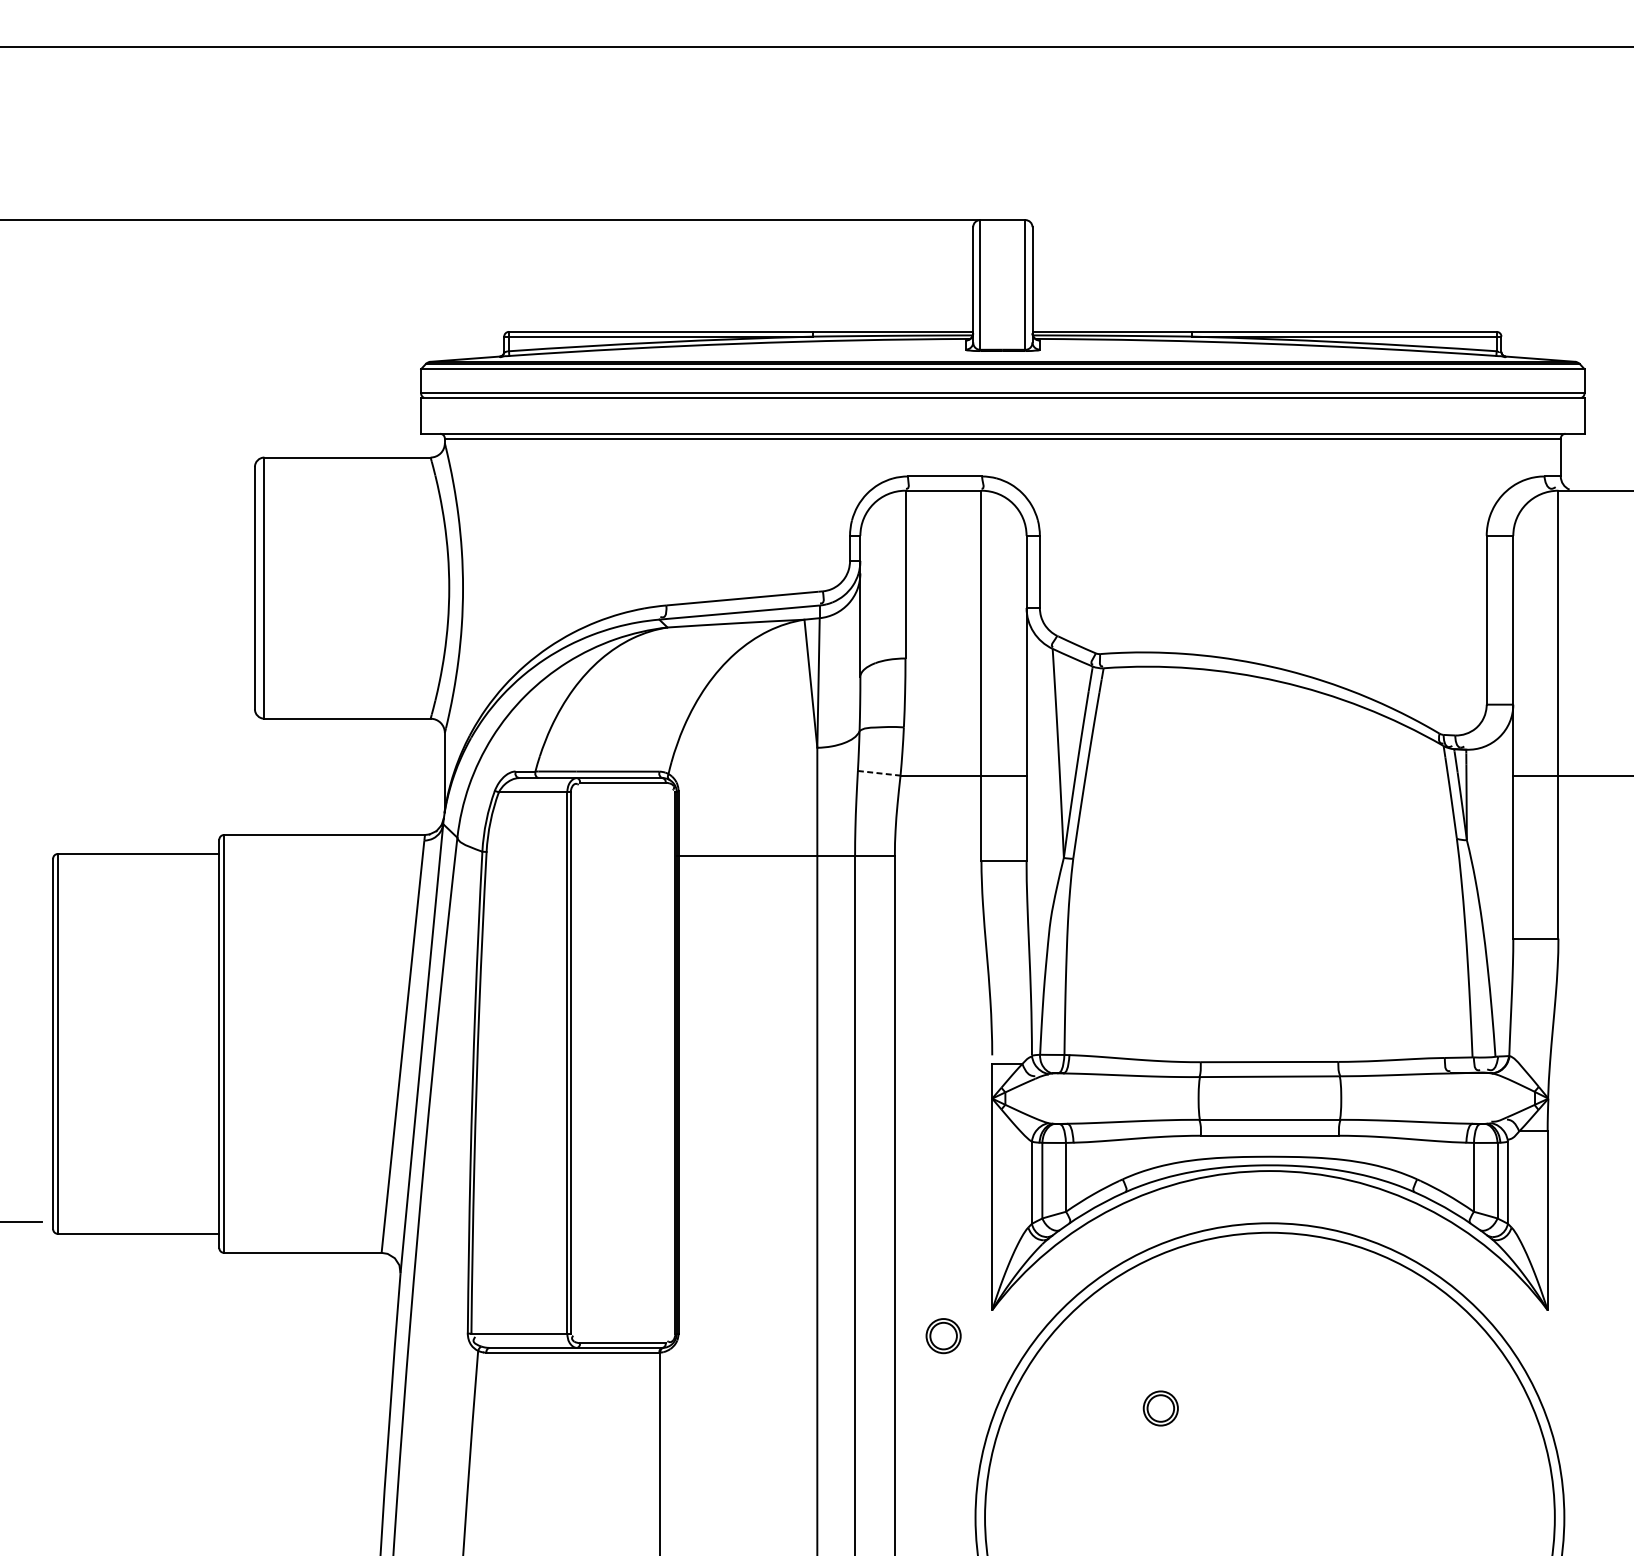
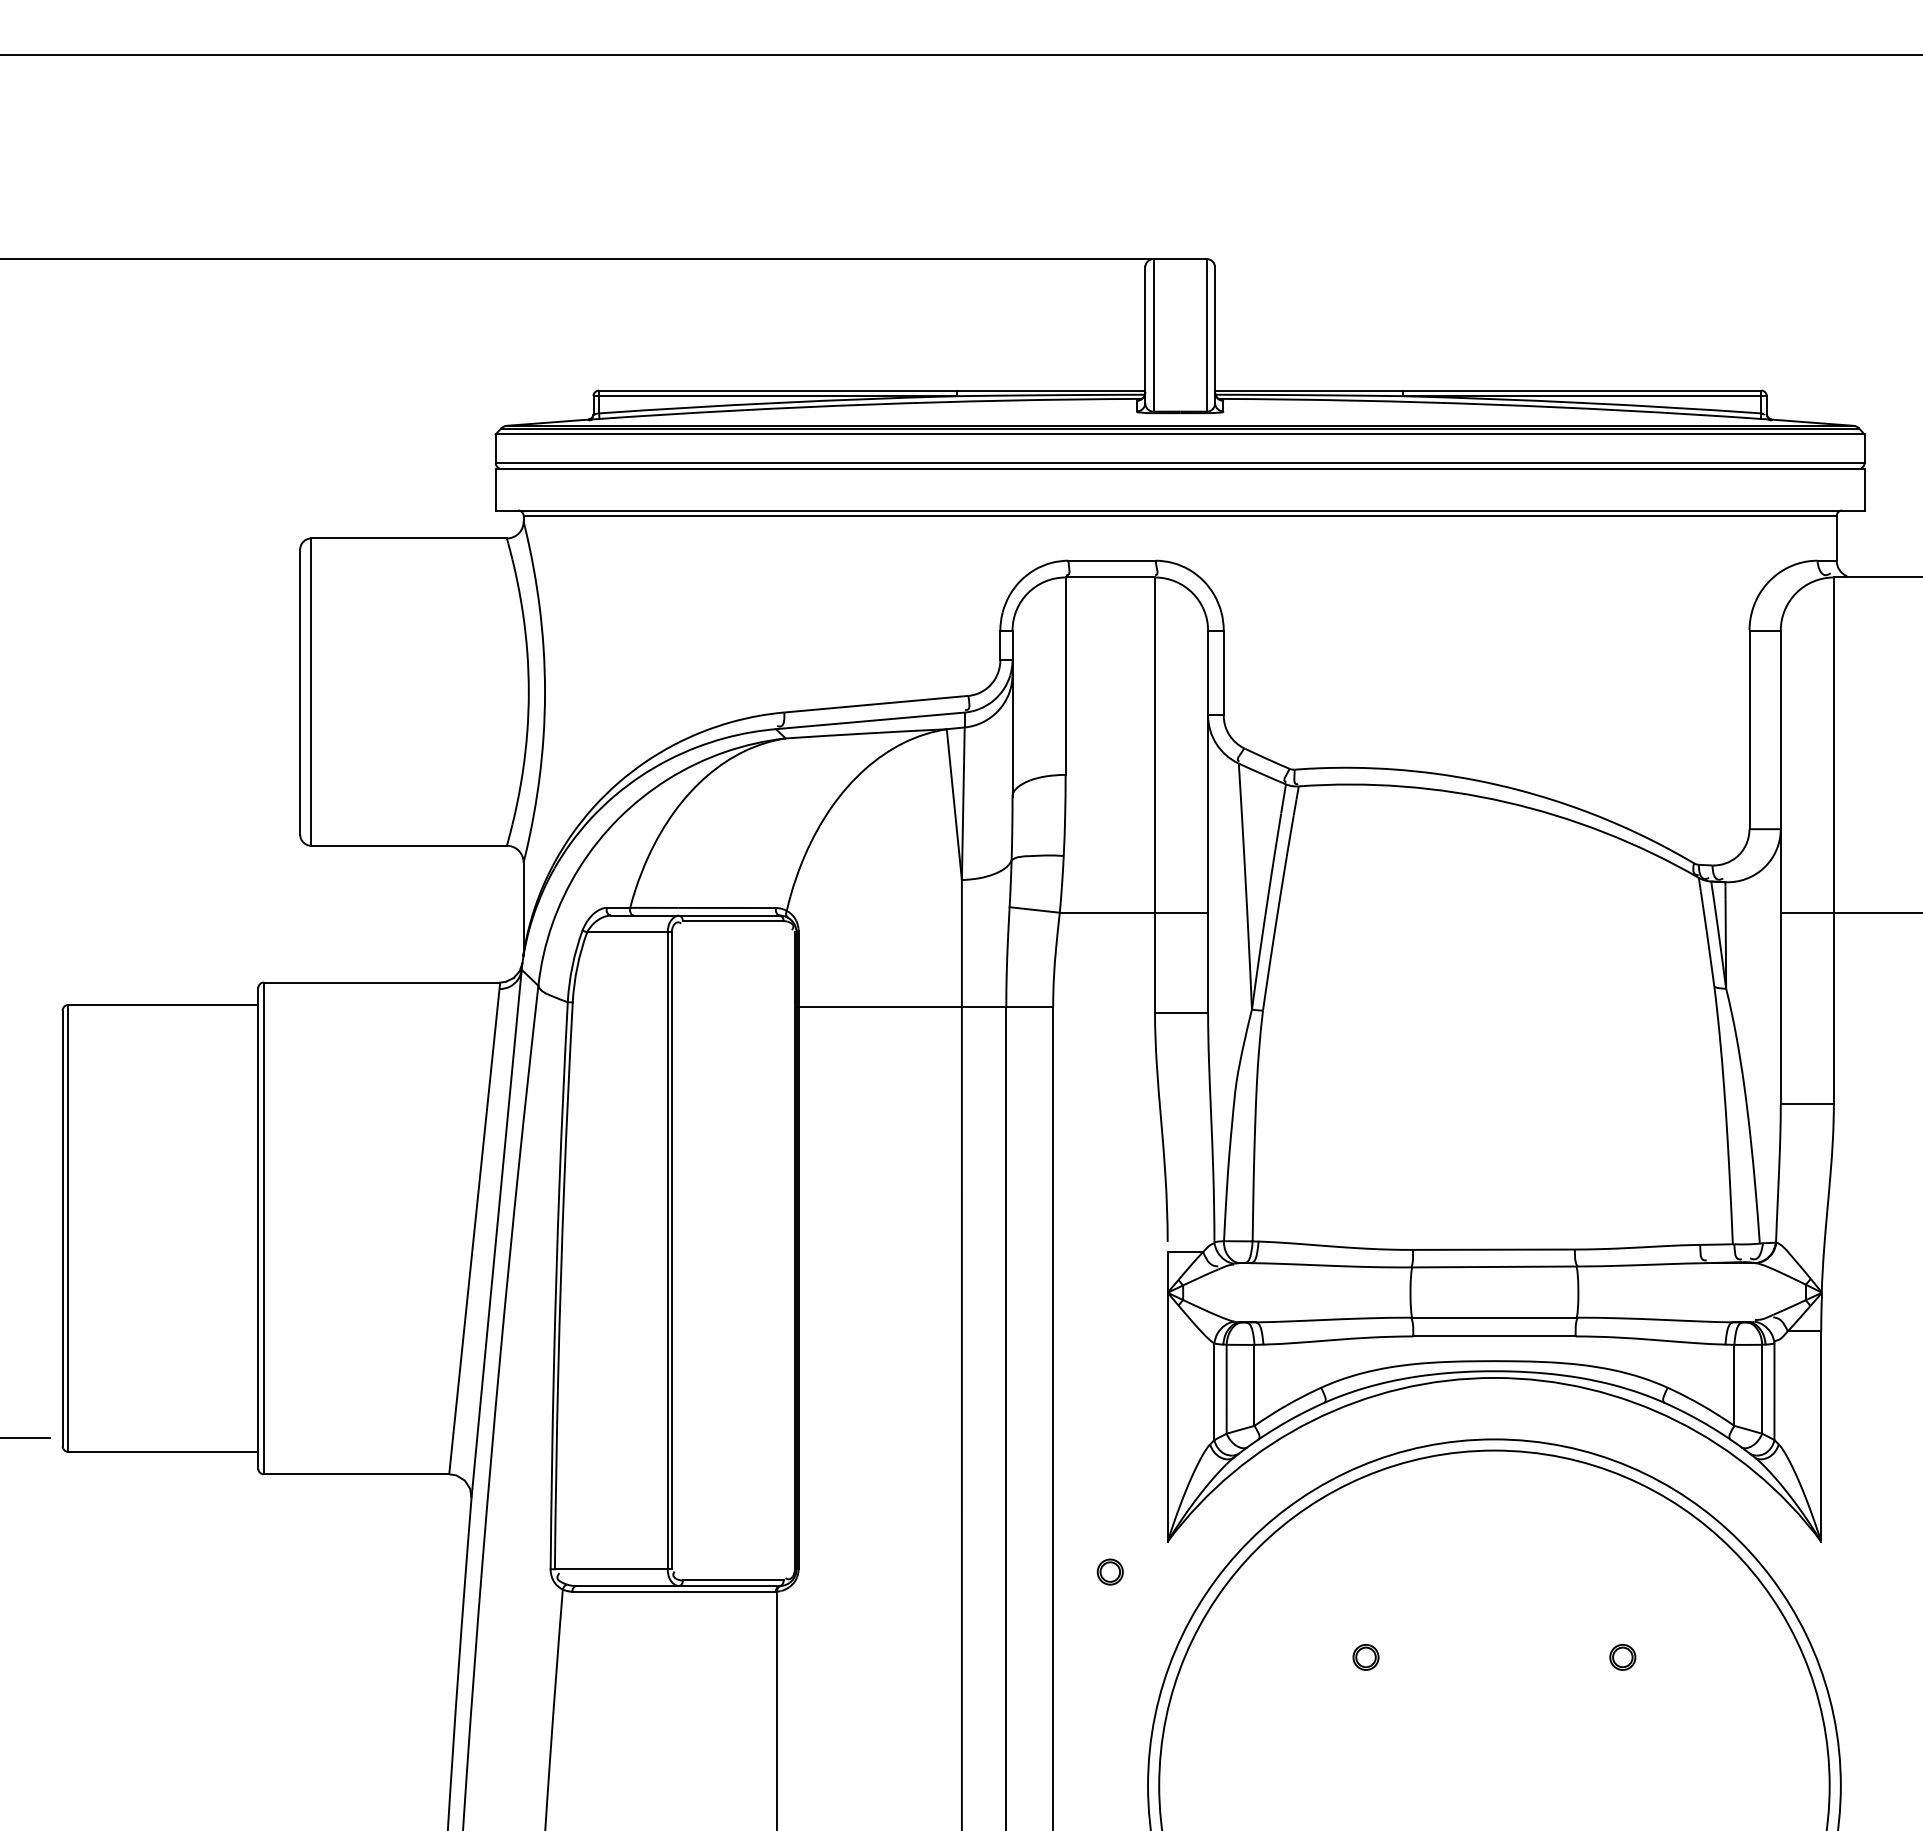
line: (879, 773) -> (1035, 910), dashed -> solid
part: (942, 1335) -> (1109, 1571), size x0.62
part: (1160, 1408) -> (1365, 1657), size x0.62
part: (1378, 1408) -> (1622, 1657), added

